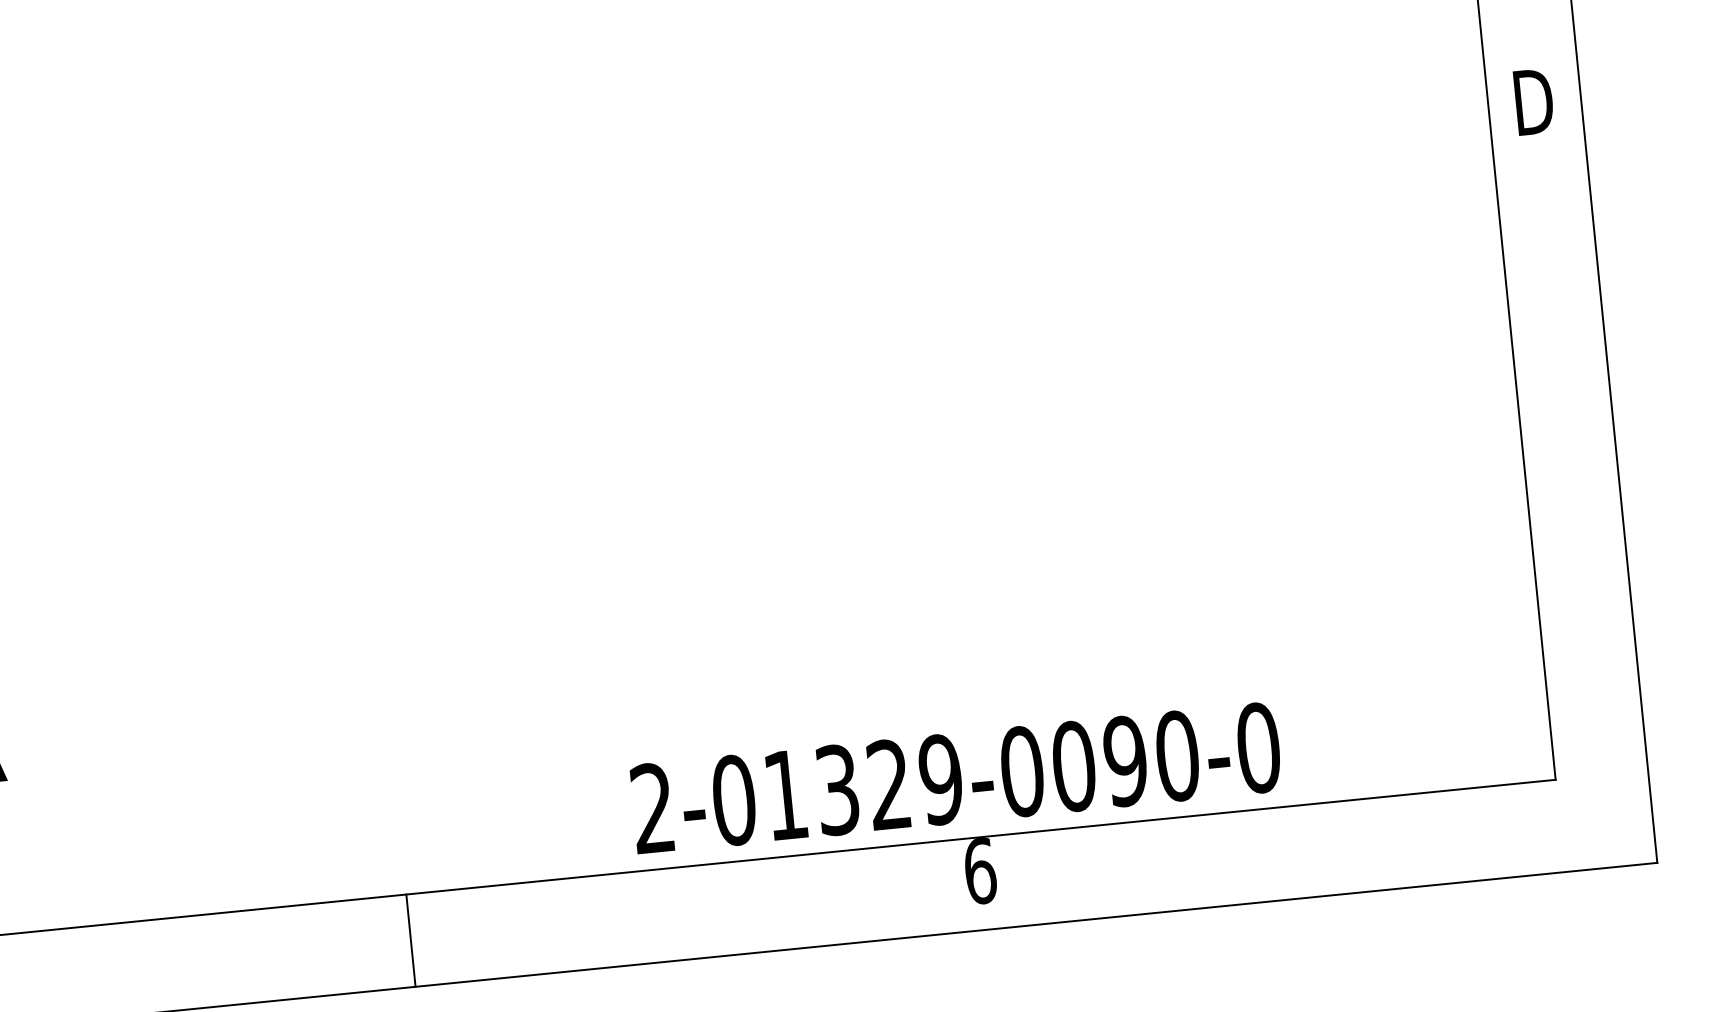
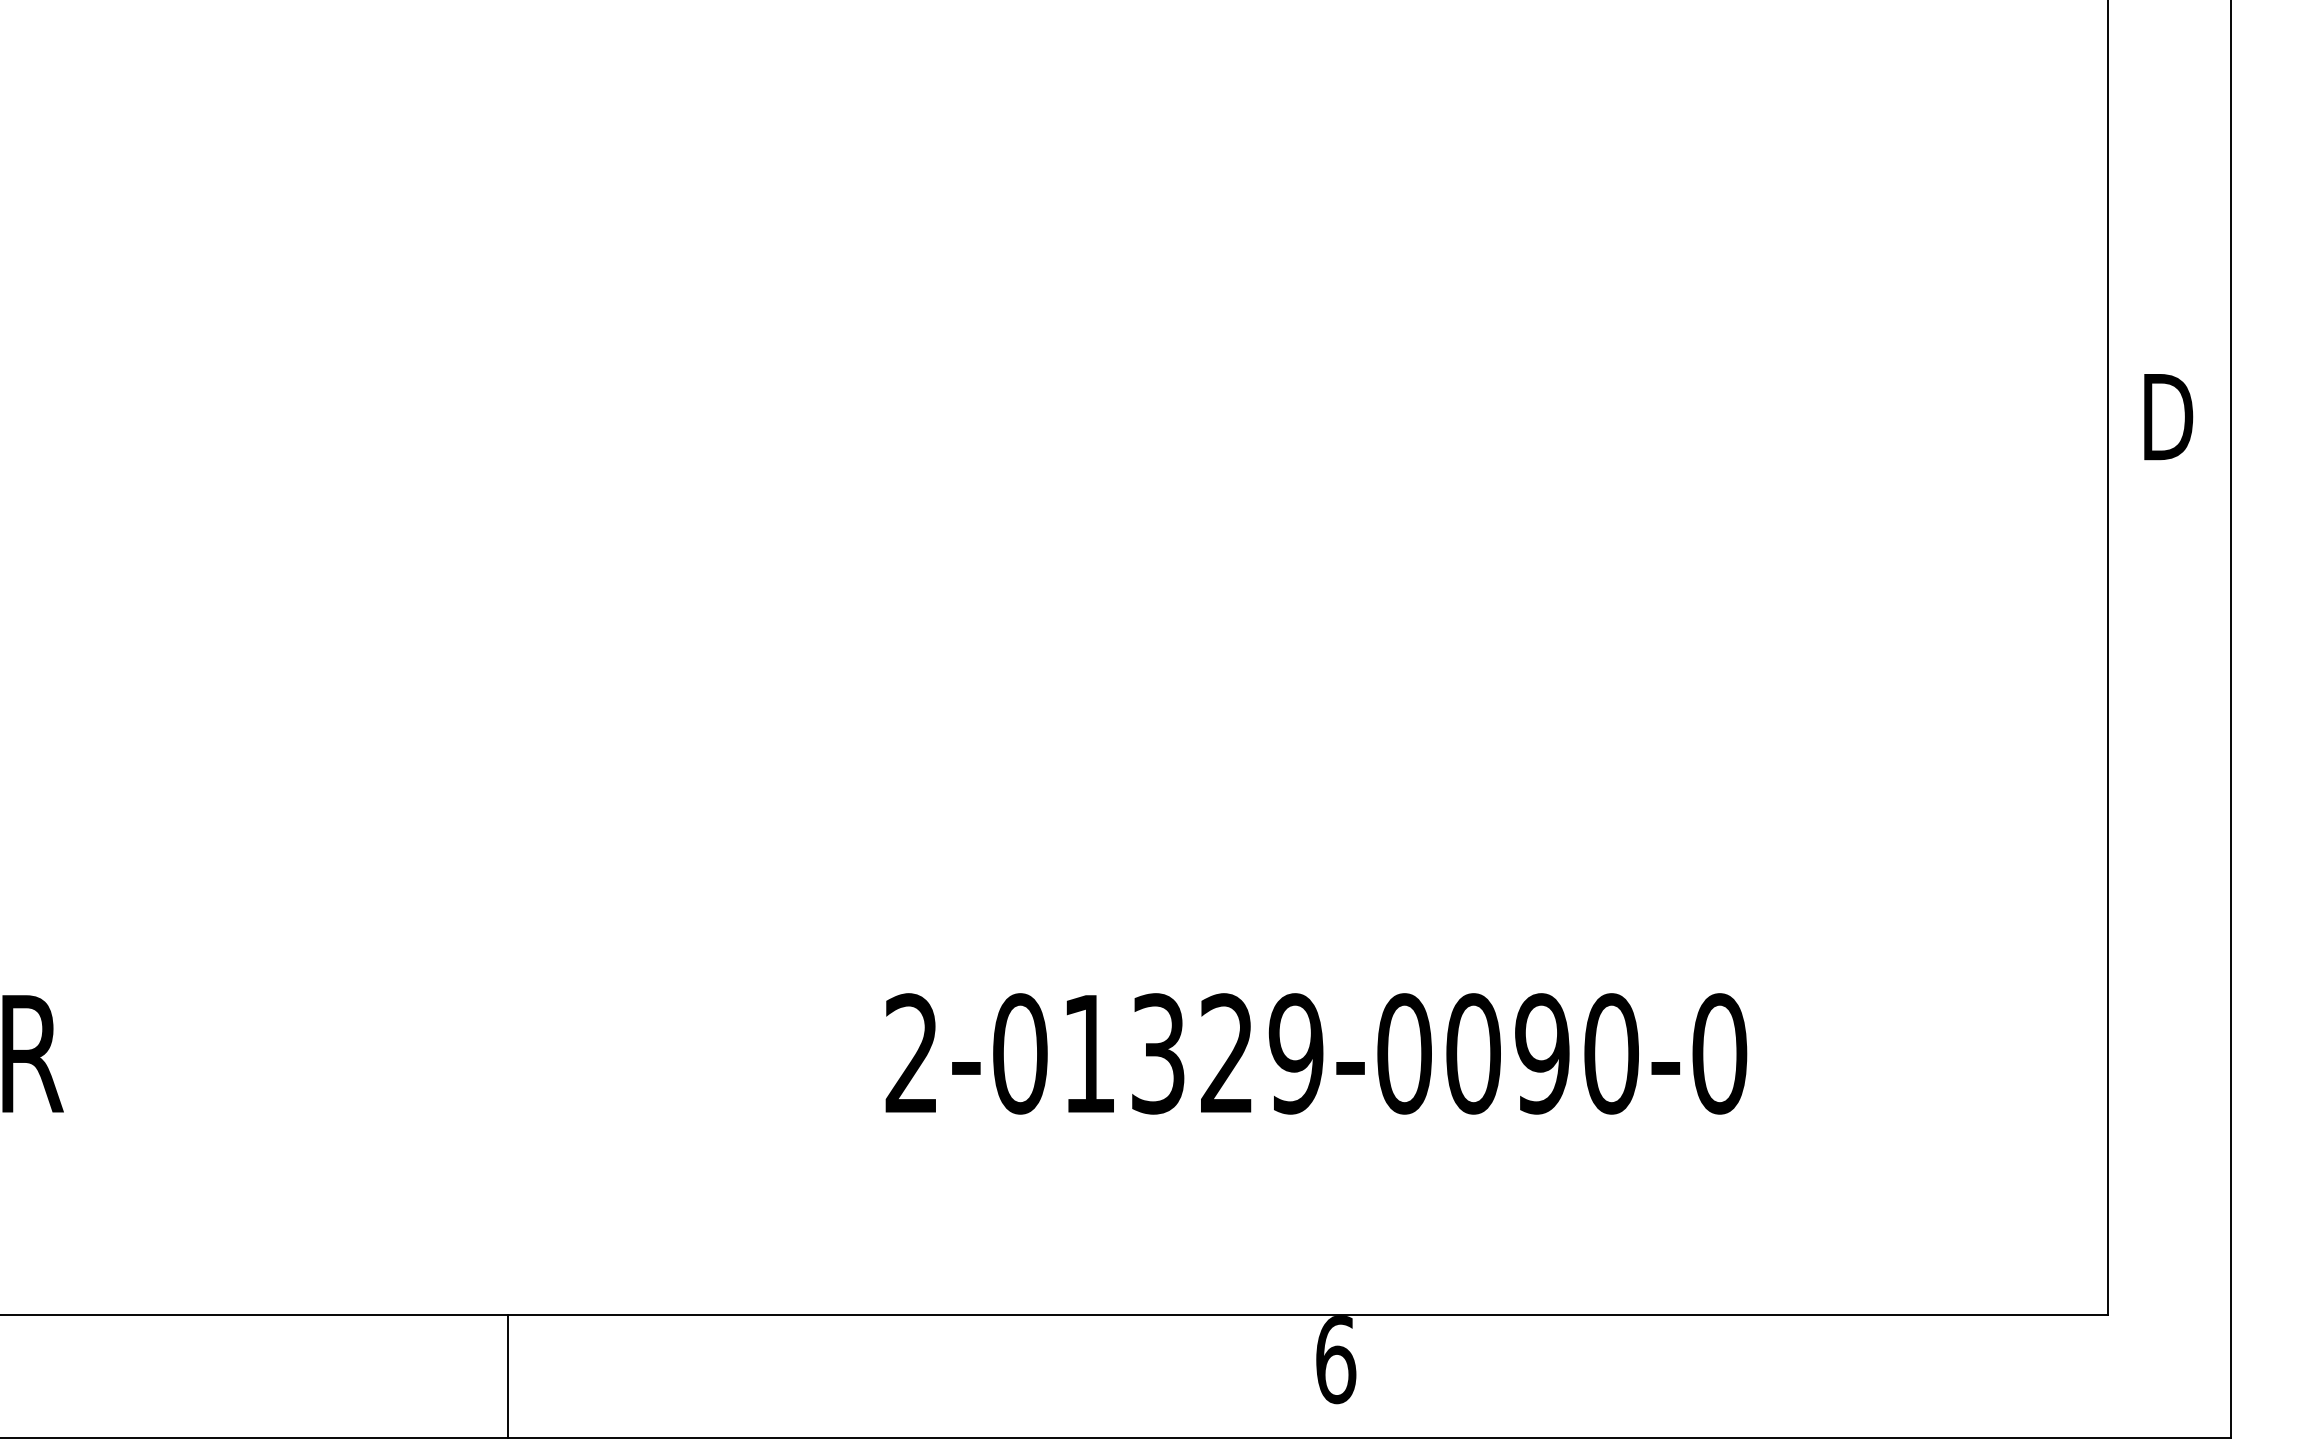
text: (956, 777) -> (1316, 1053), moved
line: (411, 940) -> (508, 1376), moved

